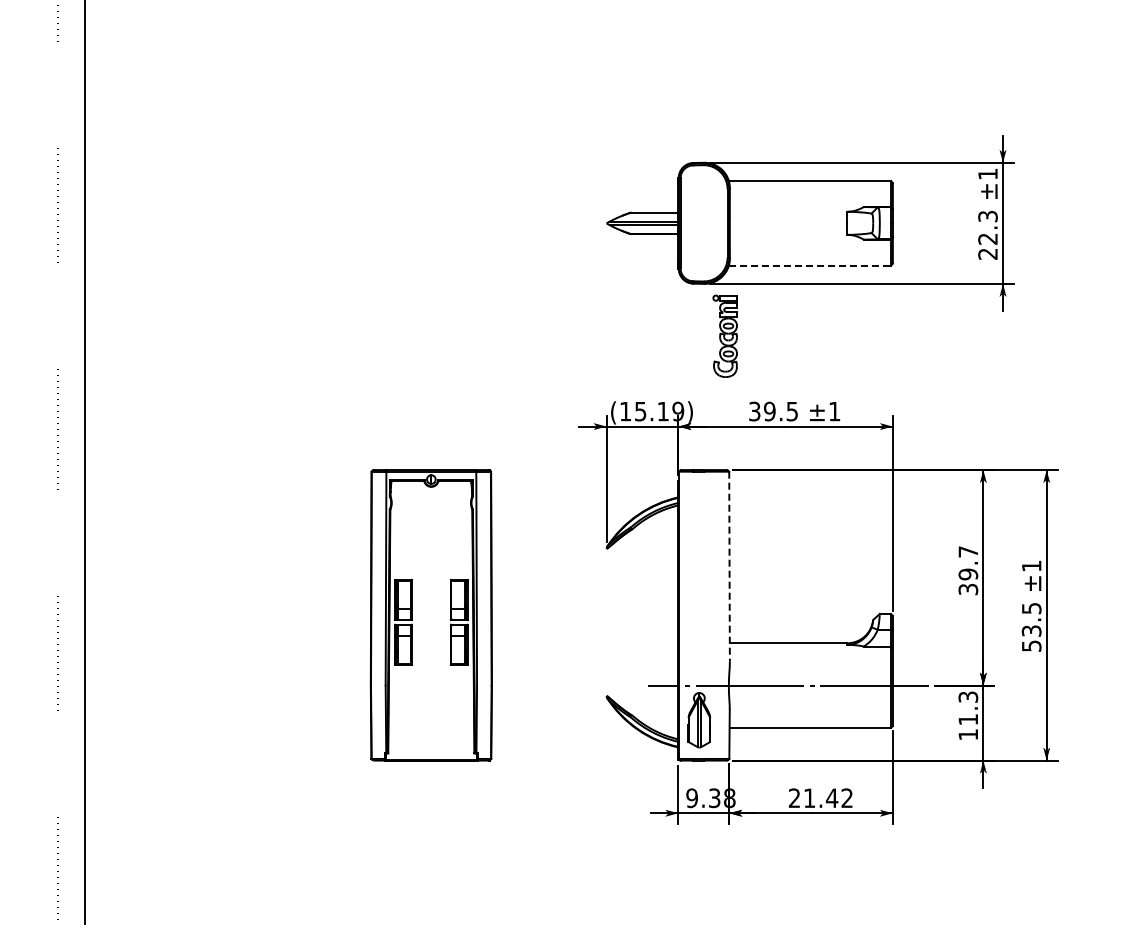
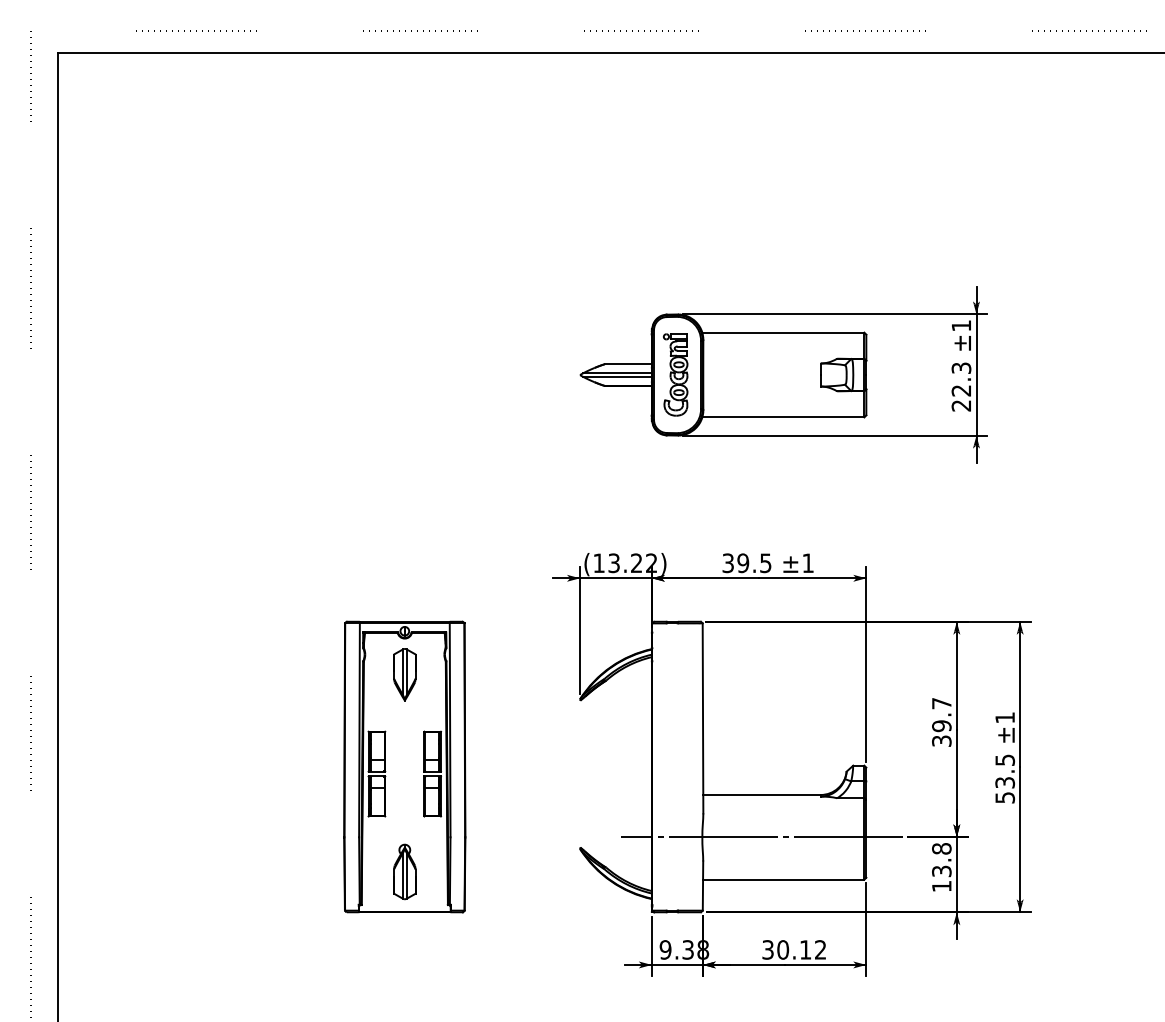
line: (810, 265) -> (783, 417), dashed -> solid
part: (725, 335) -> (675, 374), moved
text: (660, 411) -> (633, 563), (15.19) -> (13.22)
part: (431, 522) -> (404, 674), added
line: (730, 566) -> (703, 718), dashed -> solid
text: (968, 708) -> (941, 860), 11.3 -> 13.8
part: (699, 719) -> (404, 871), moved
text: (813, 797) -> (786, 949), 21.42 -> 30.12

